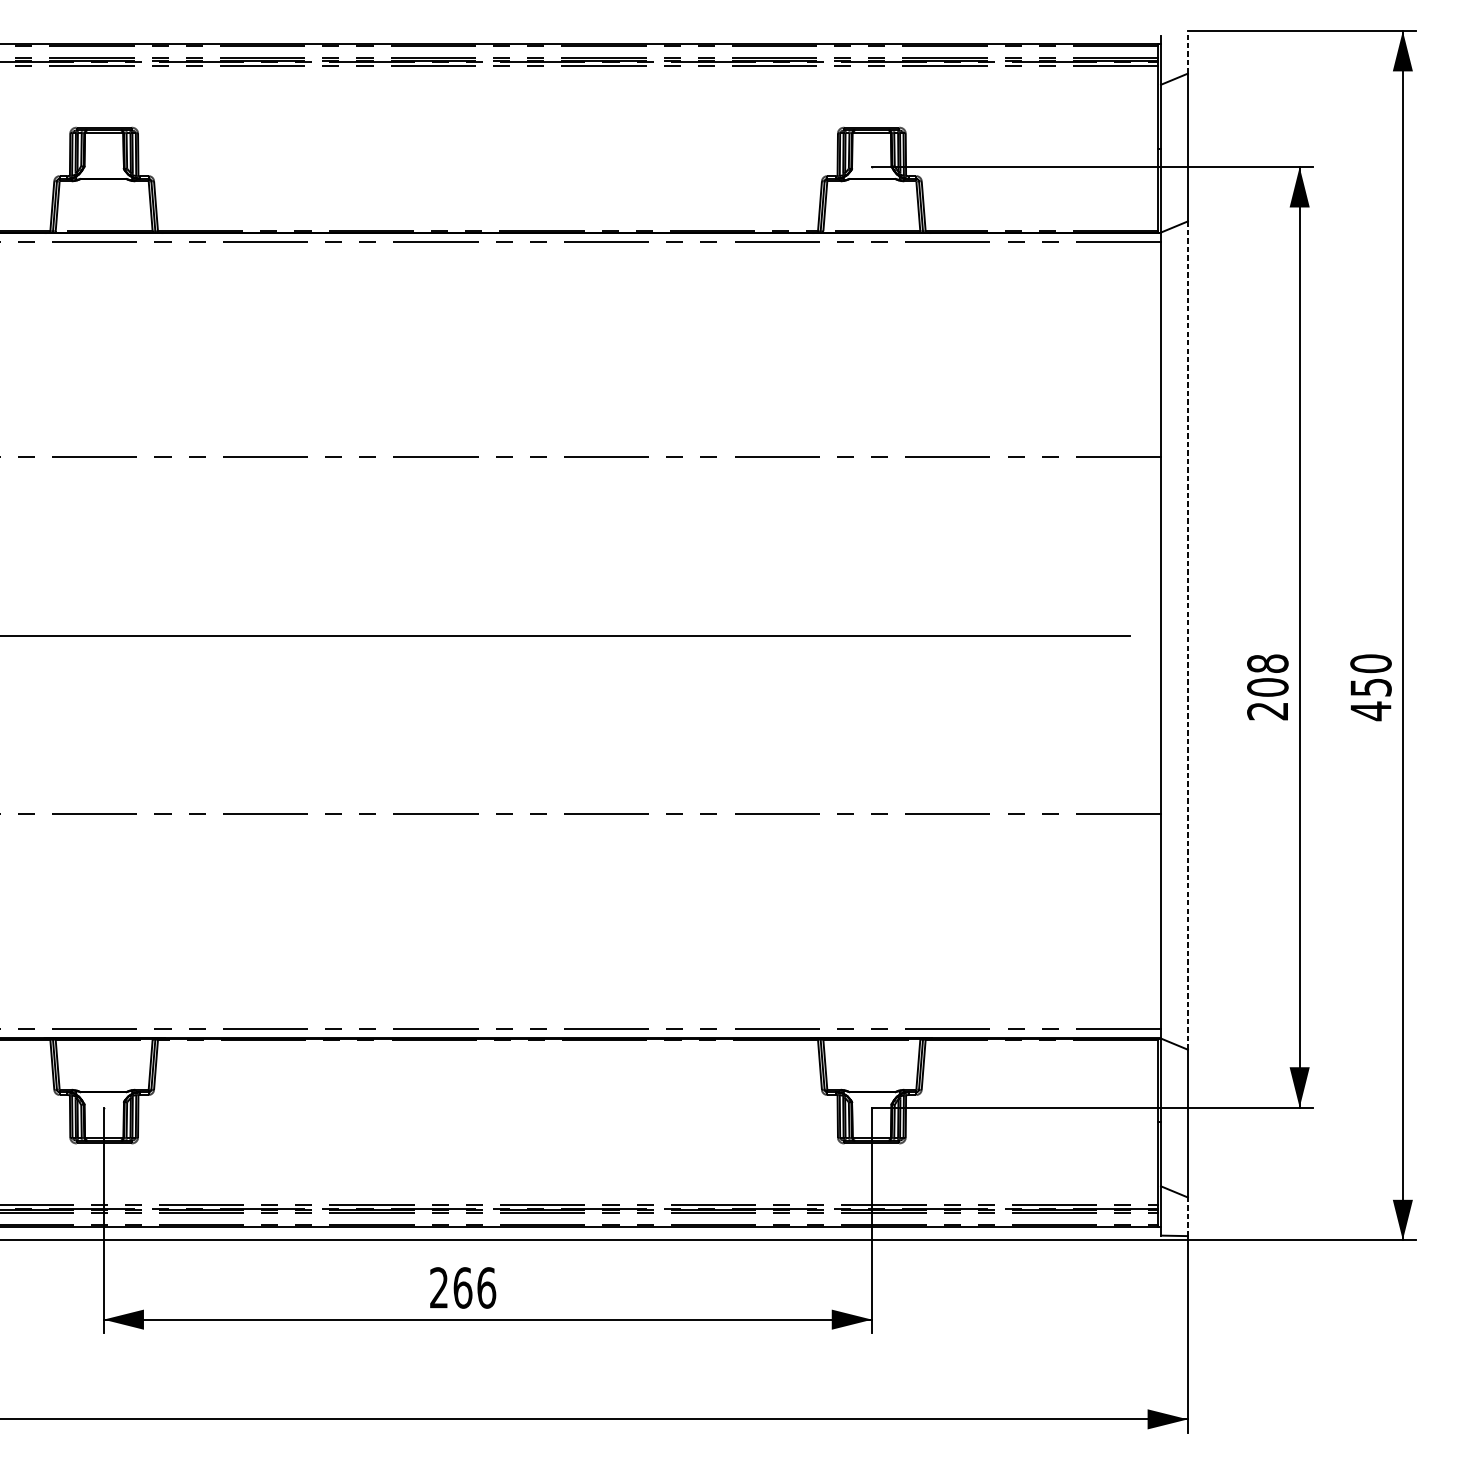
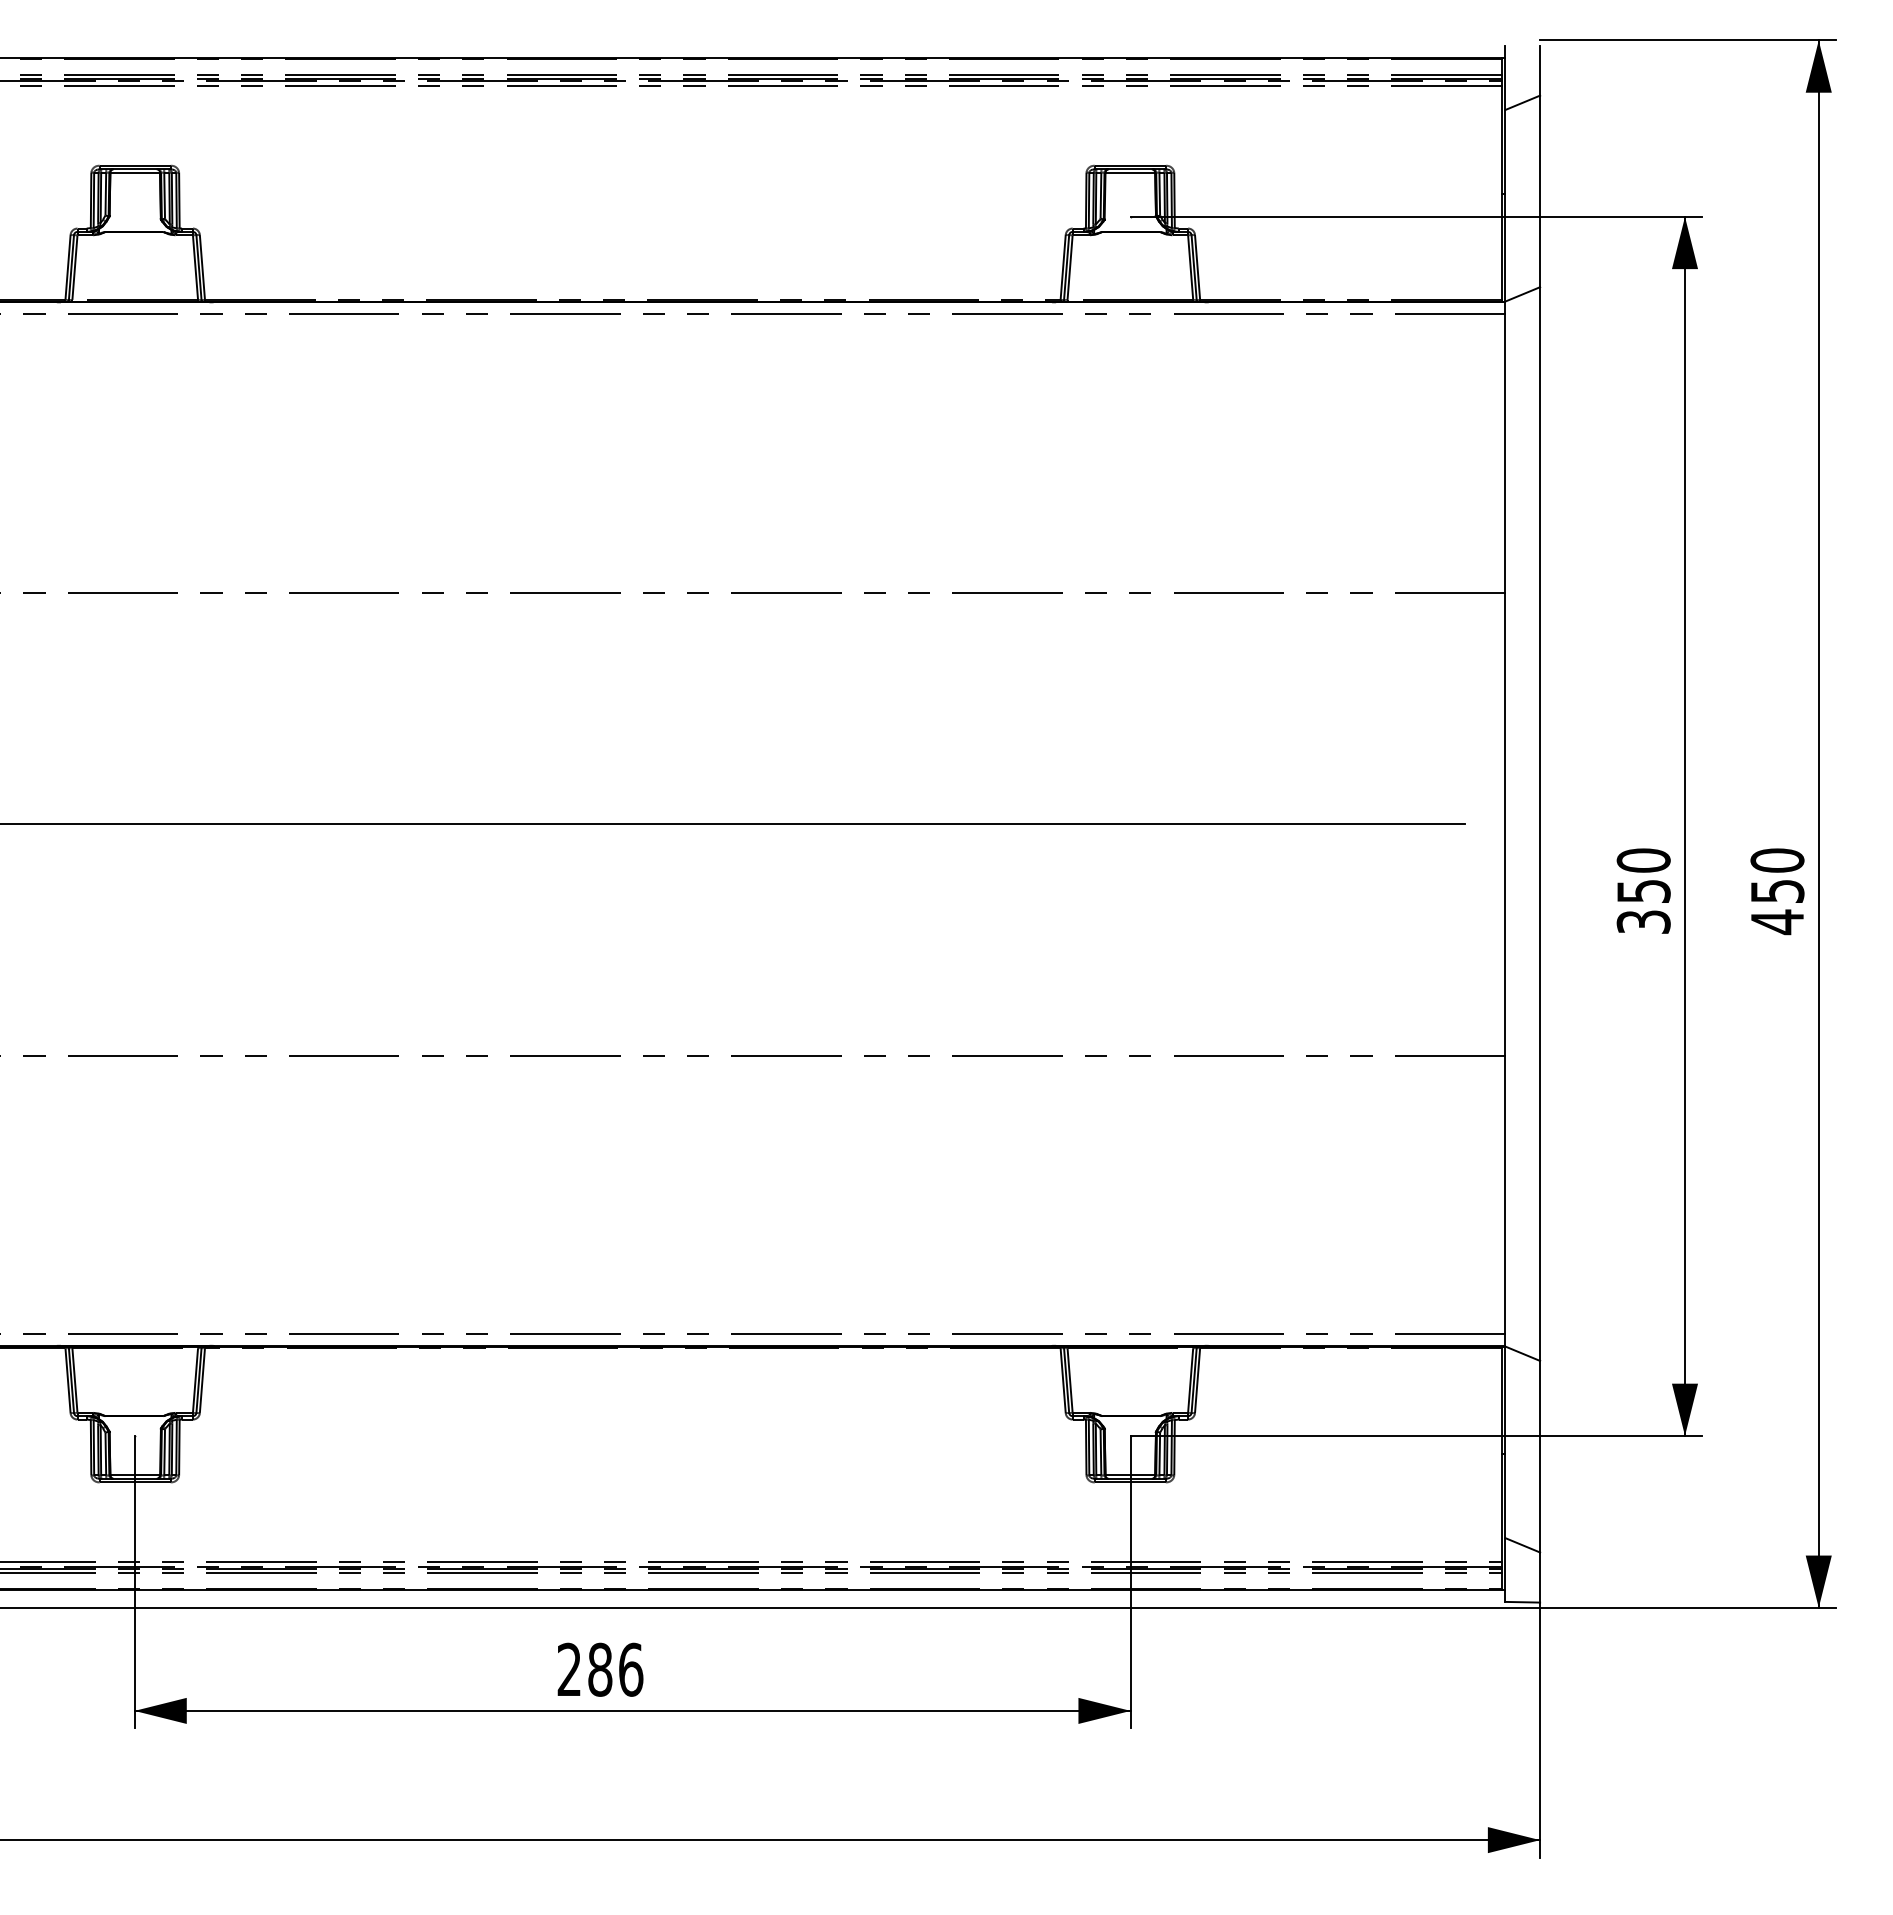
line: (1188, 54) -> (1540, 70), dashed -> solid
line: (1188, 635) -> (1540, 824), dashed -> solid
text: (1267, 686) -> (1643, 890), 208 -> 350
line: (1188, 1216) -> (1540, 1577), dashed -> solid
text: (463, 1287) -> (600, 1669), 266 -> 286

